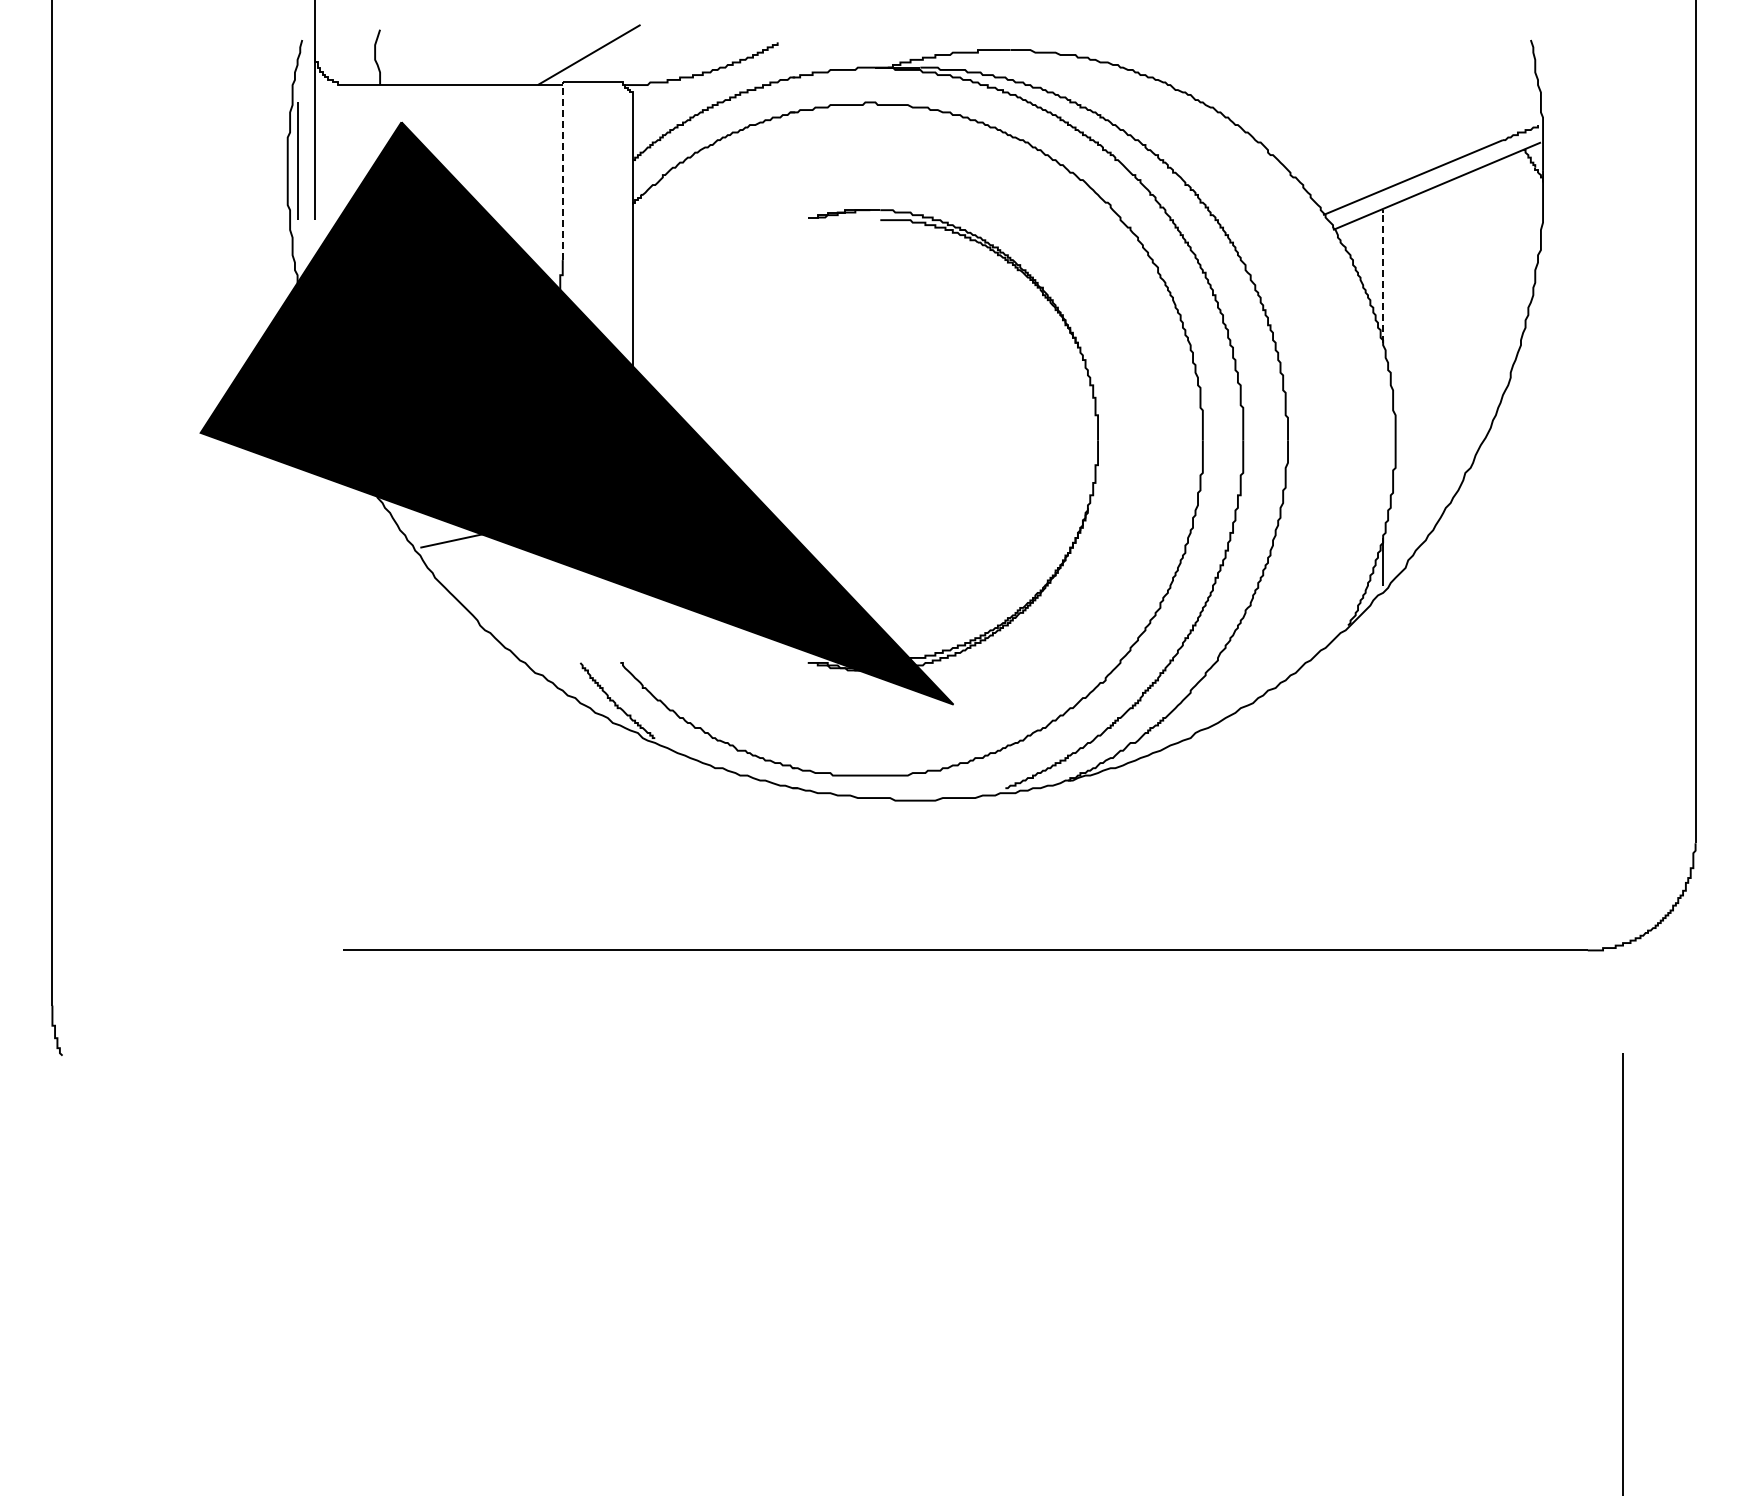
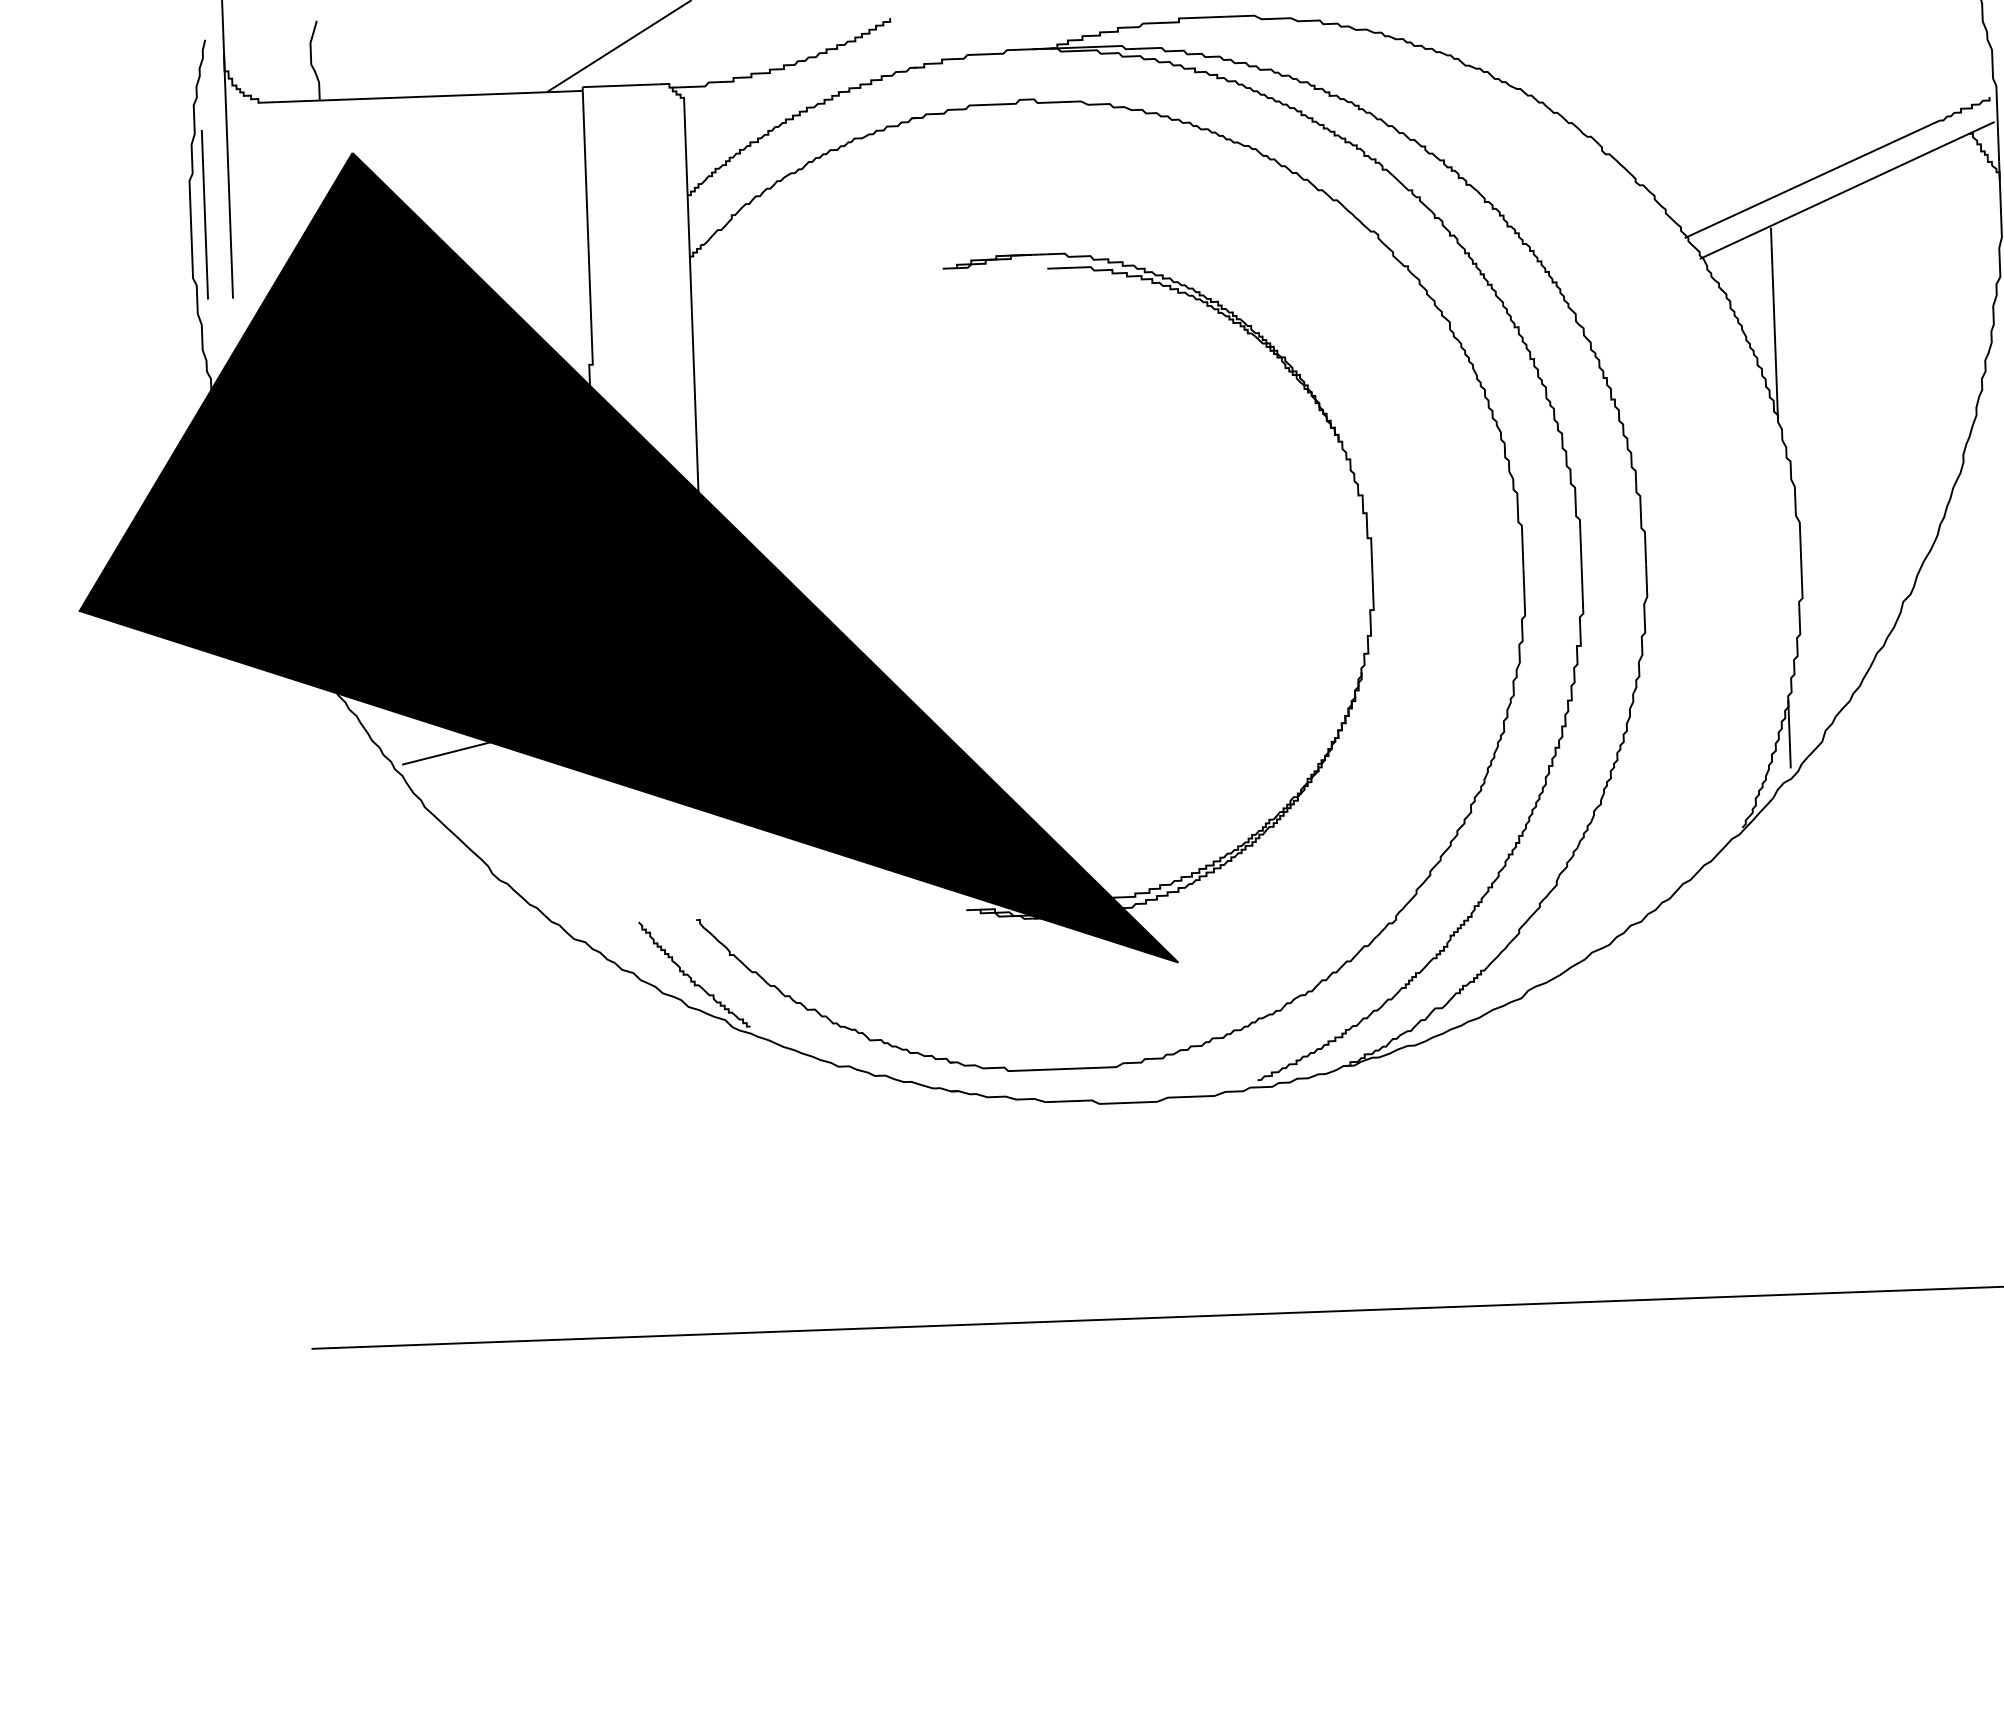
line: (562, 171) -> (587, 215), dashed -> solid
line: (1383, 277) -> (1775, 324), dashed -> solid

